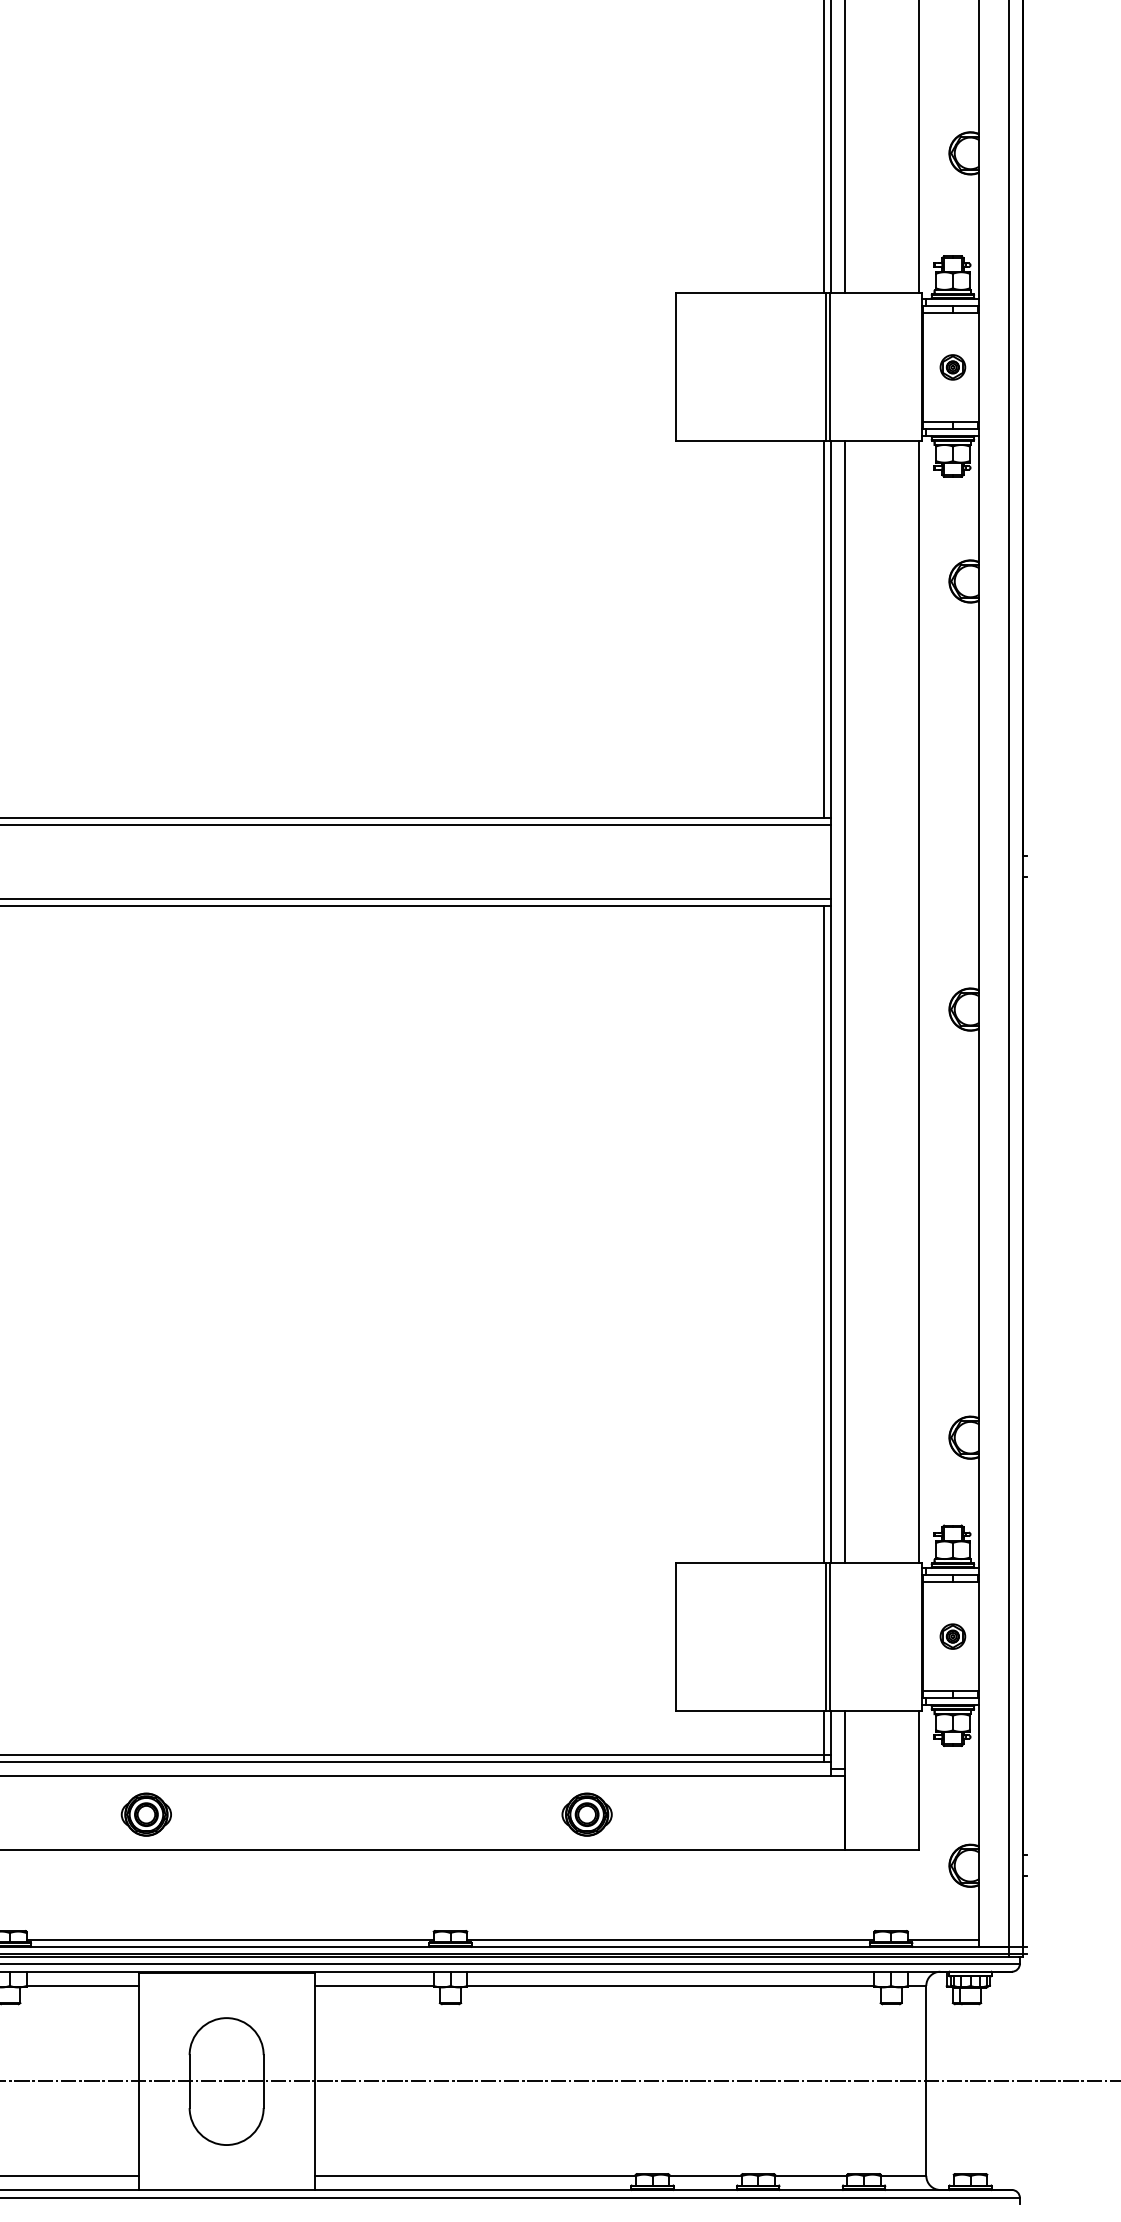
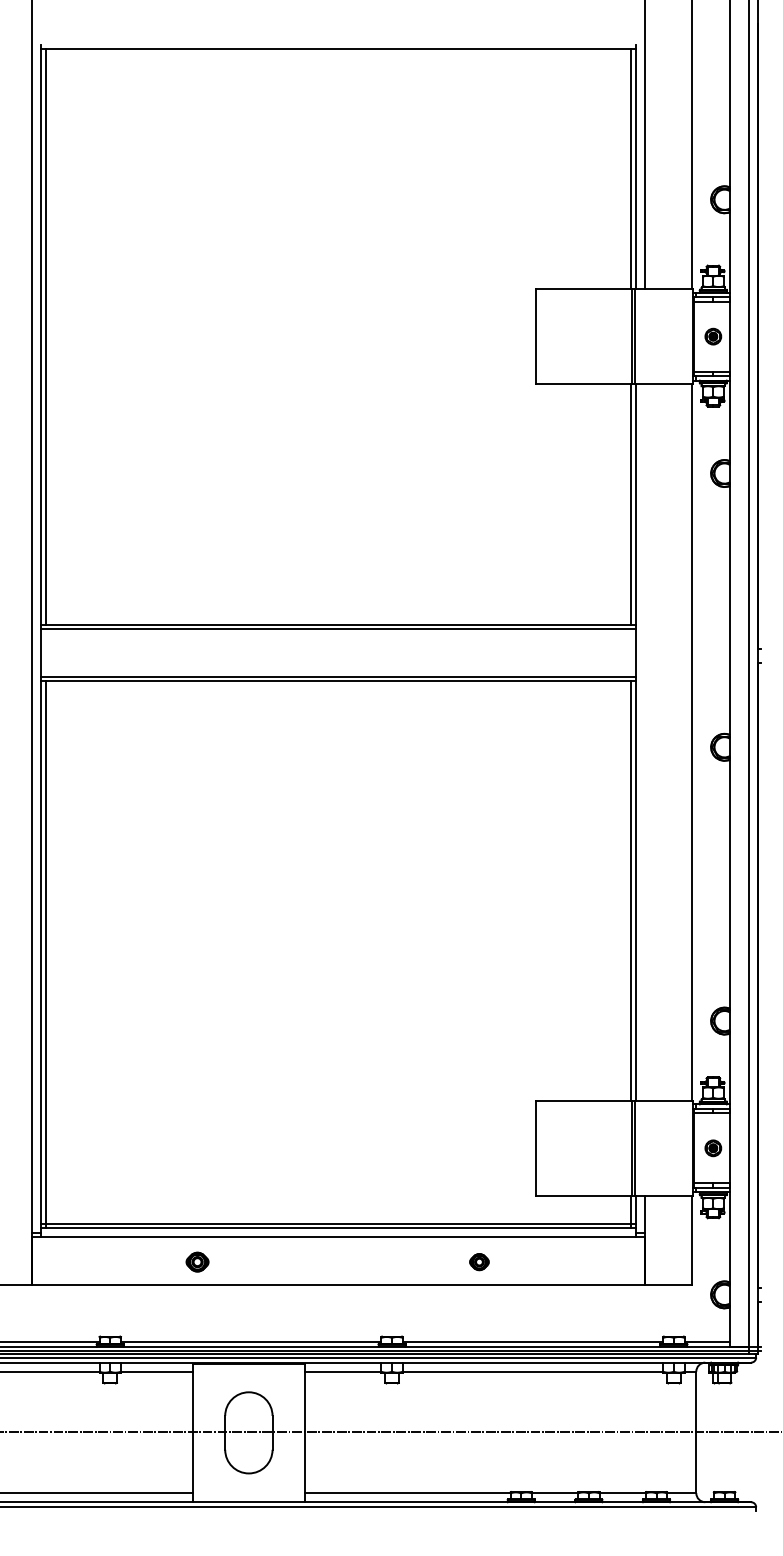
line: (845, 1002) -> (644, 742), removed
part: (146, 1813) -> (197, 1261), size x0.7
part: (587, 1813) -> (479, 1261), size x0.6

